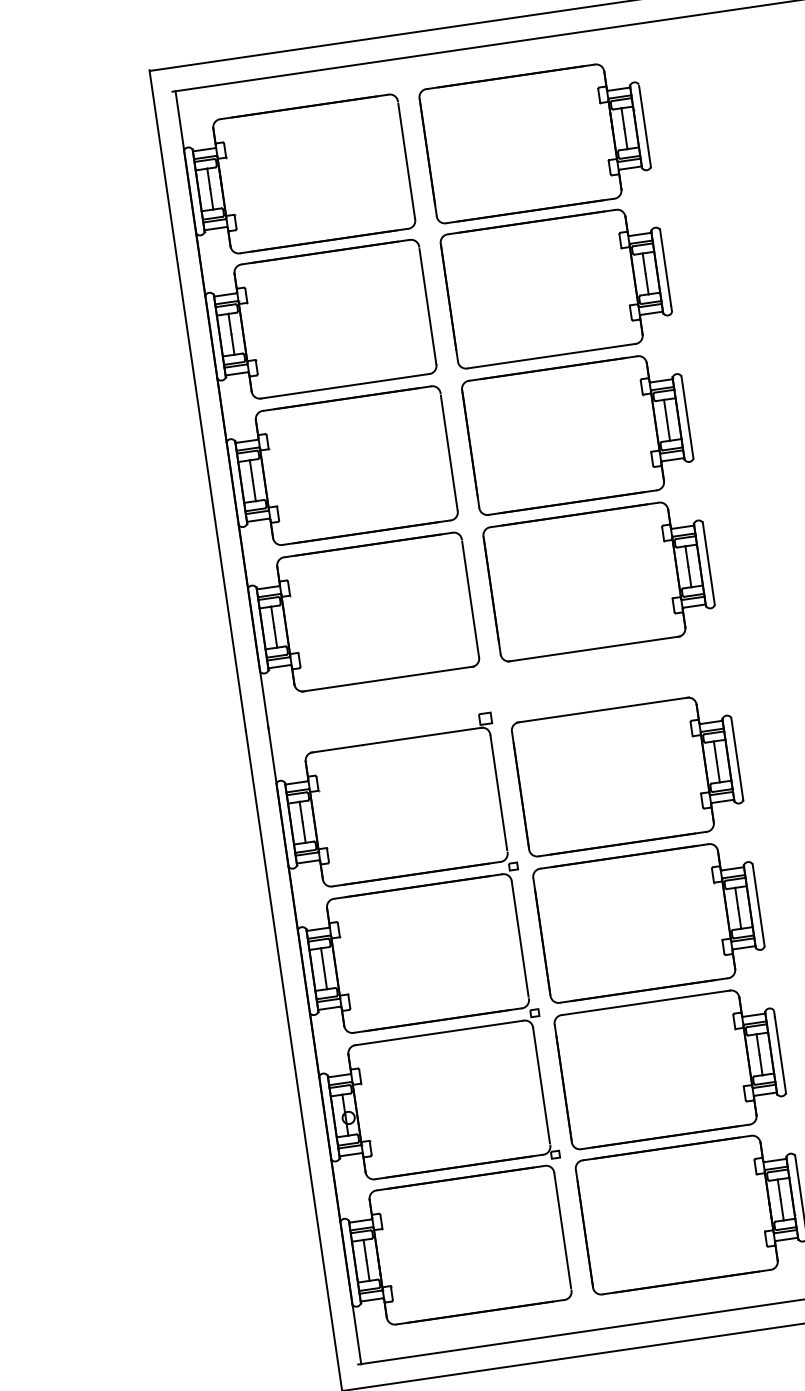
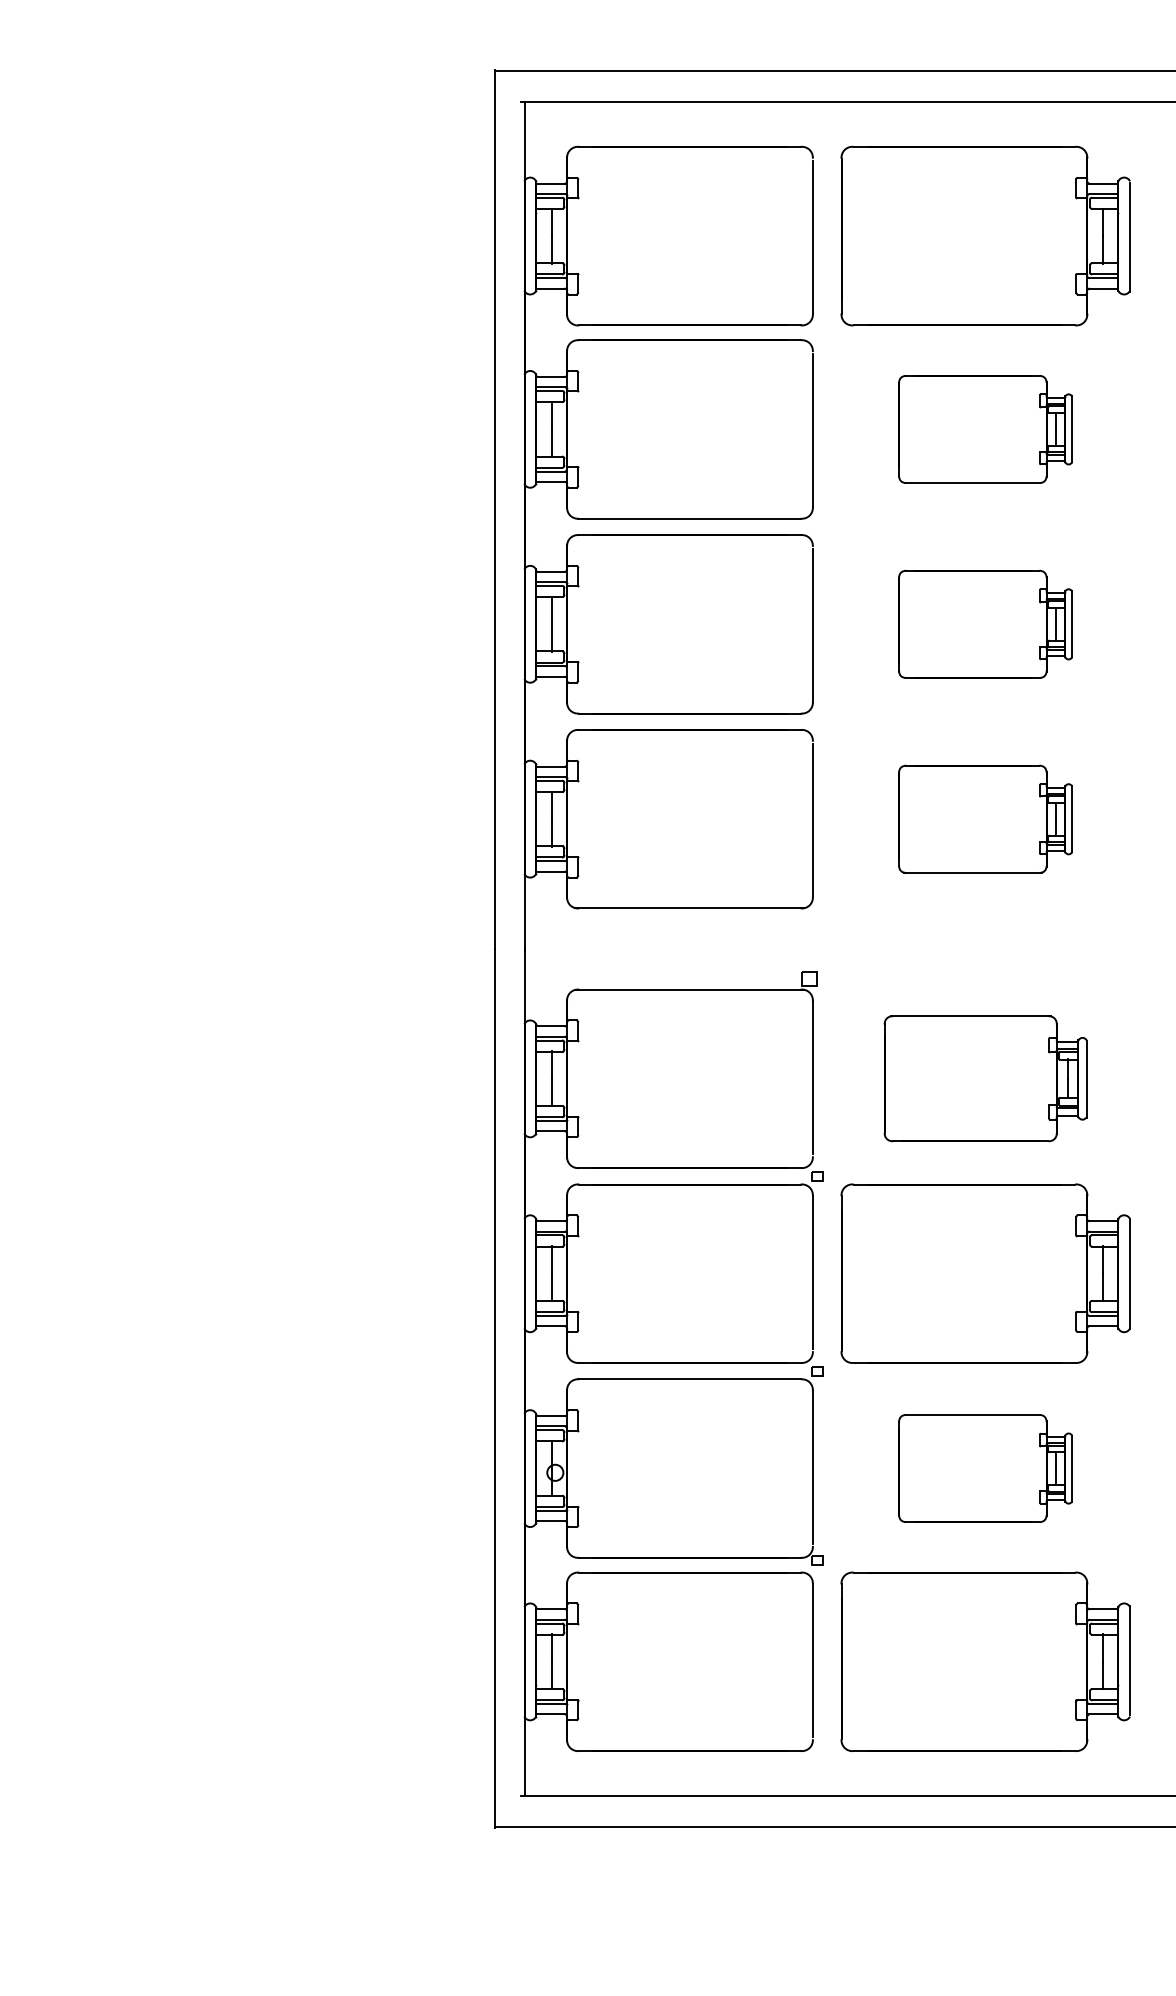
part: (557, 286) -> (985, 429), size x0.6
part: (578, 433) -> (985, 624), size x0.6
part: (600, 579) -> (985, 819), size x0.6
part: (628, 774) -> (985, 1078), size x0.7
part: (671, 1067) -> (985, 1468), size x0.6

